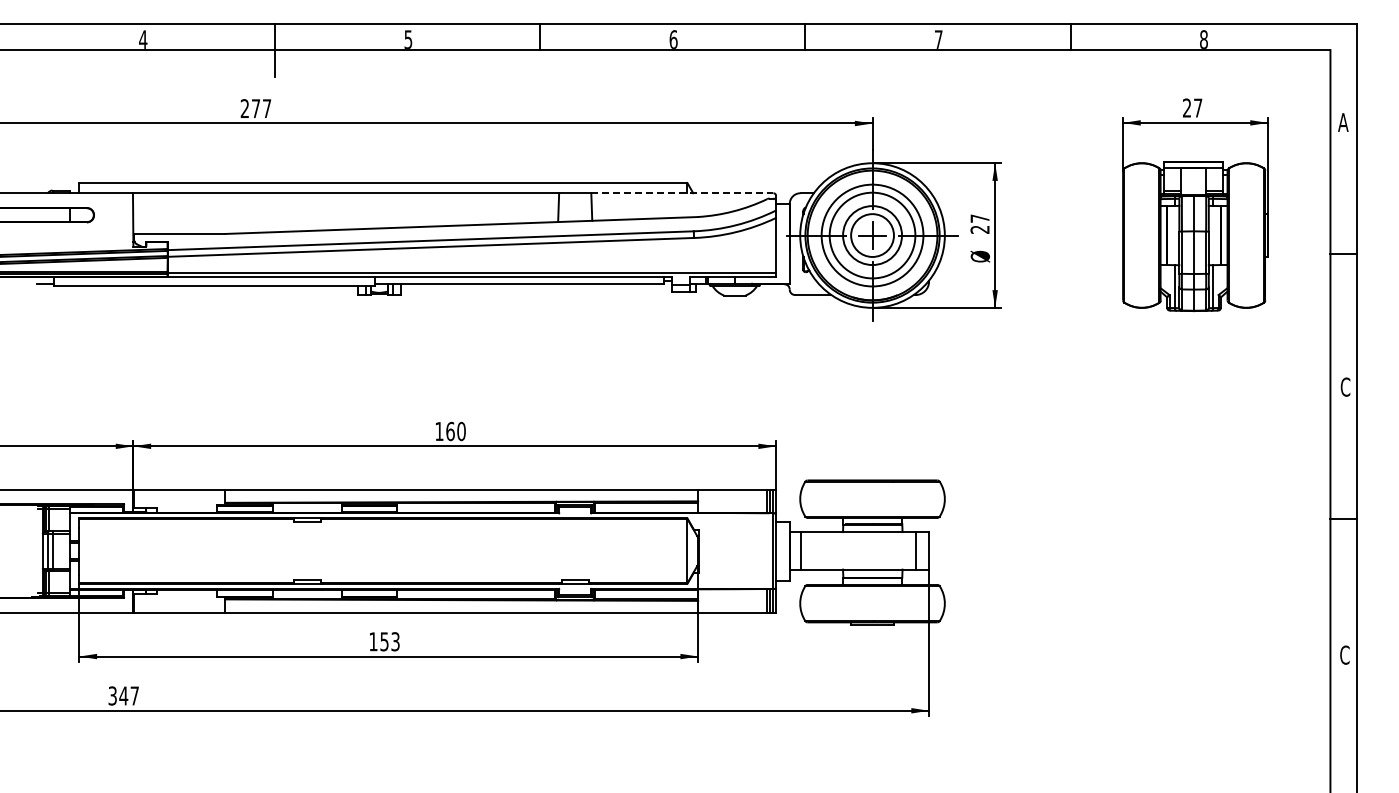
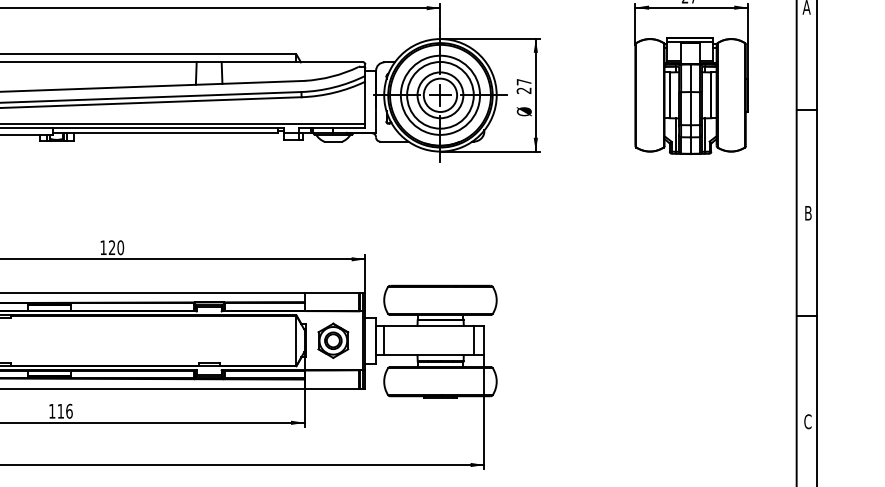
line: (682, 193) -> (292, 62), dashed -> solid
text: (1345, 386) -> (808, 212), C -> B
text: (450, 431) -> (112, 247), 160 -> 120
part: (734, 551) -> (333, 341), added
text: (389, 641) -> (64, 411), 153 -> 116

